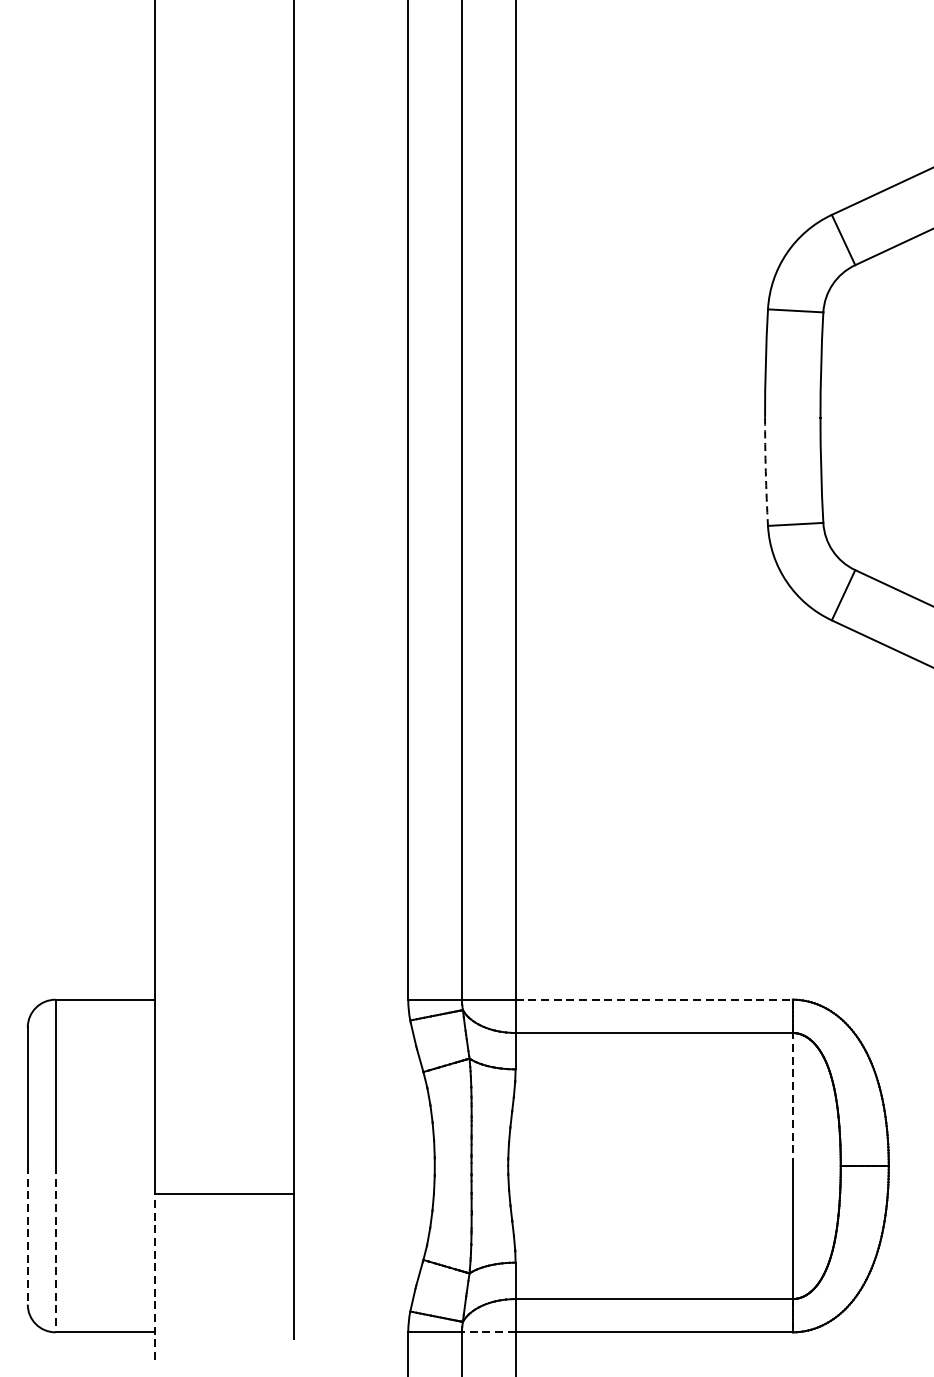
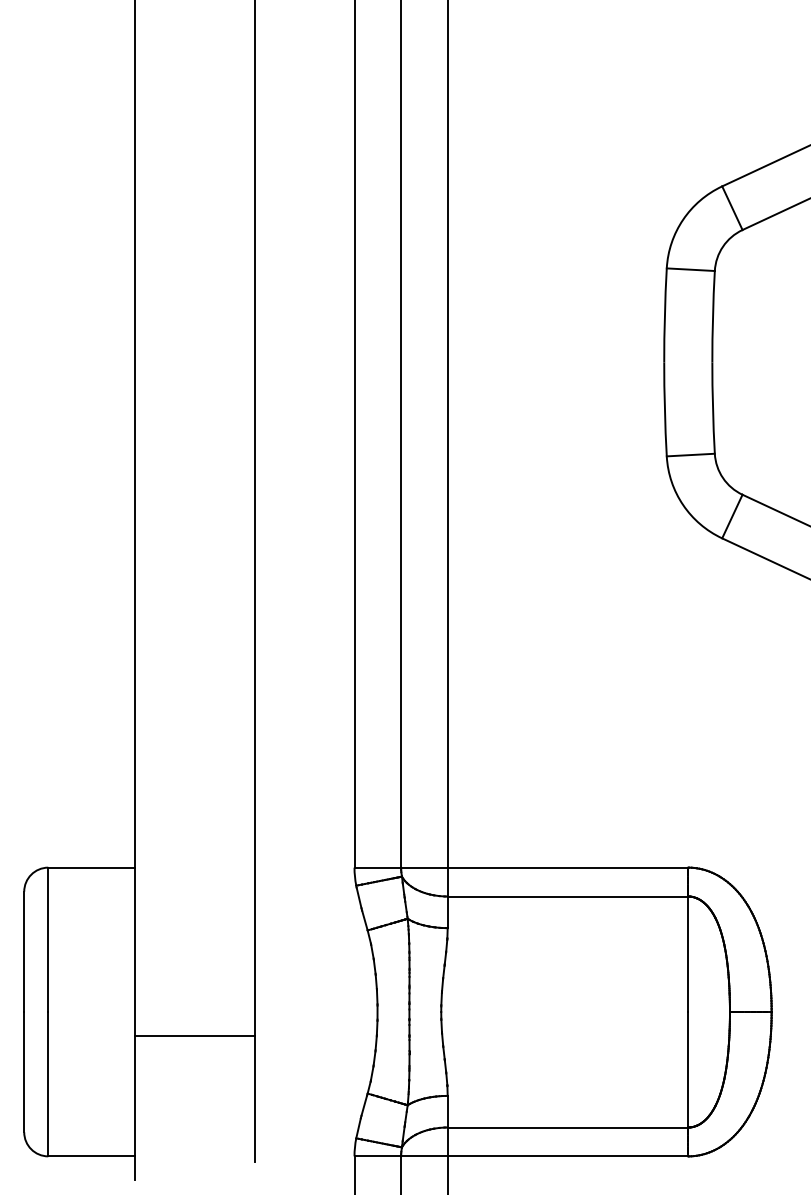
arc: (765, 471) -> (664, 409), dashed -> solid
line: (654, 999) -> (568, 867), dashed -> solid
line: (793, 1099) -> (688, 954), dashed -> solid
line: (28, 1235) -> (24, 1072), dashed -> solid
line: (55, 1249) -> (48, 1084), dashed -> solid
line: (154, 1276) -> (134, 1107), dashed -> solid
line: (487, 1332) -> (423, 1156), dashed -> solid

